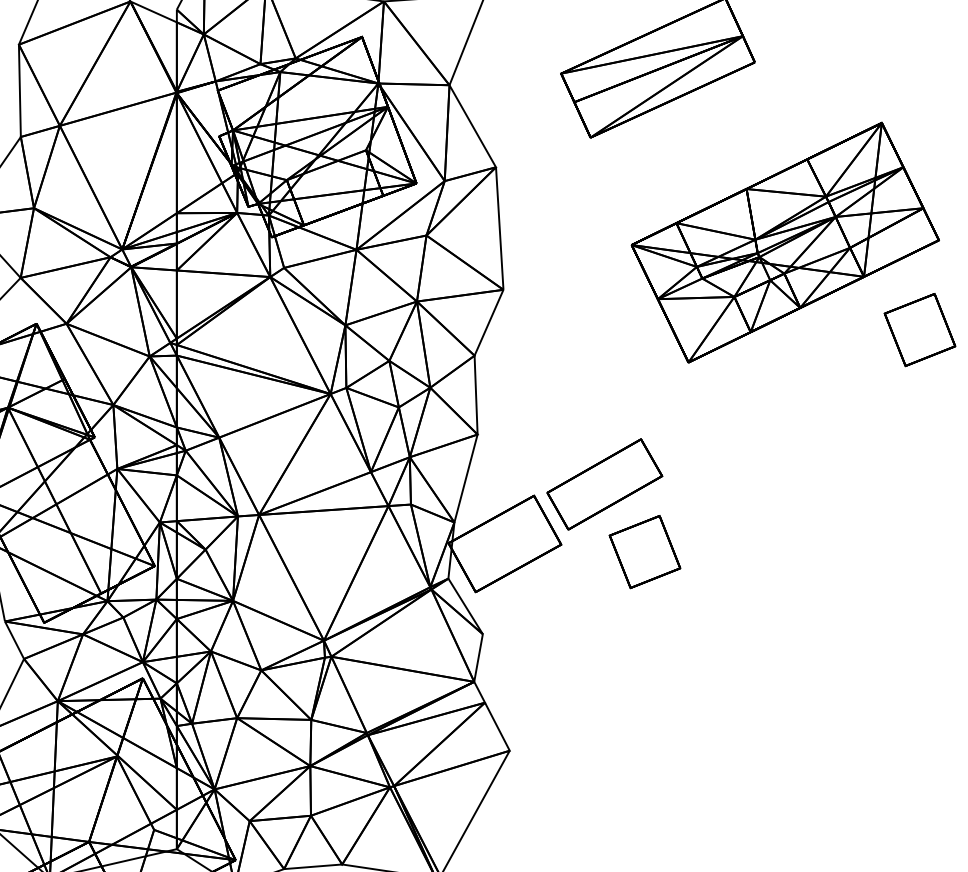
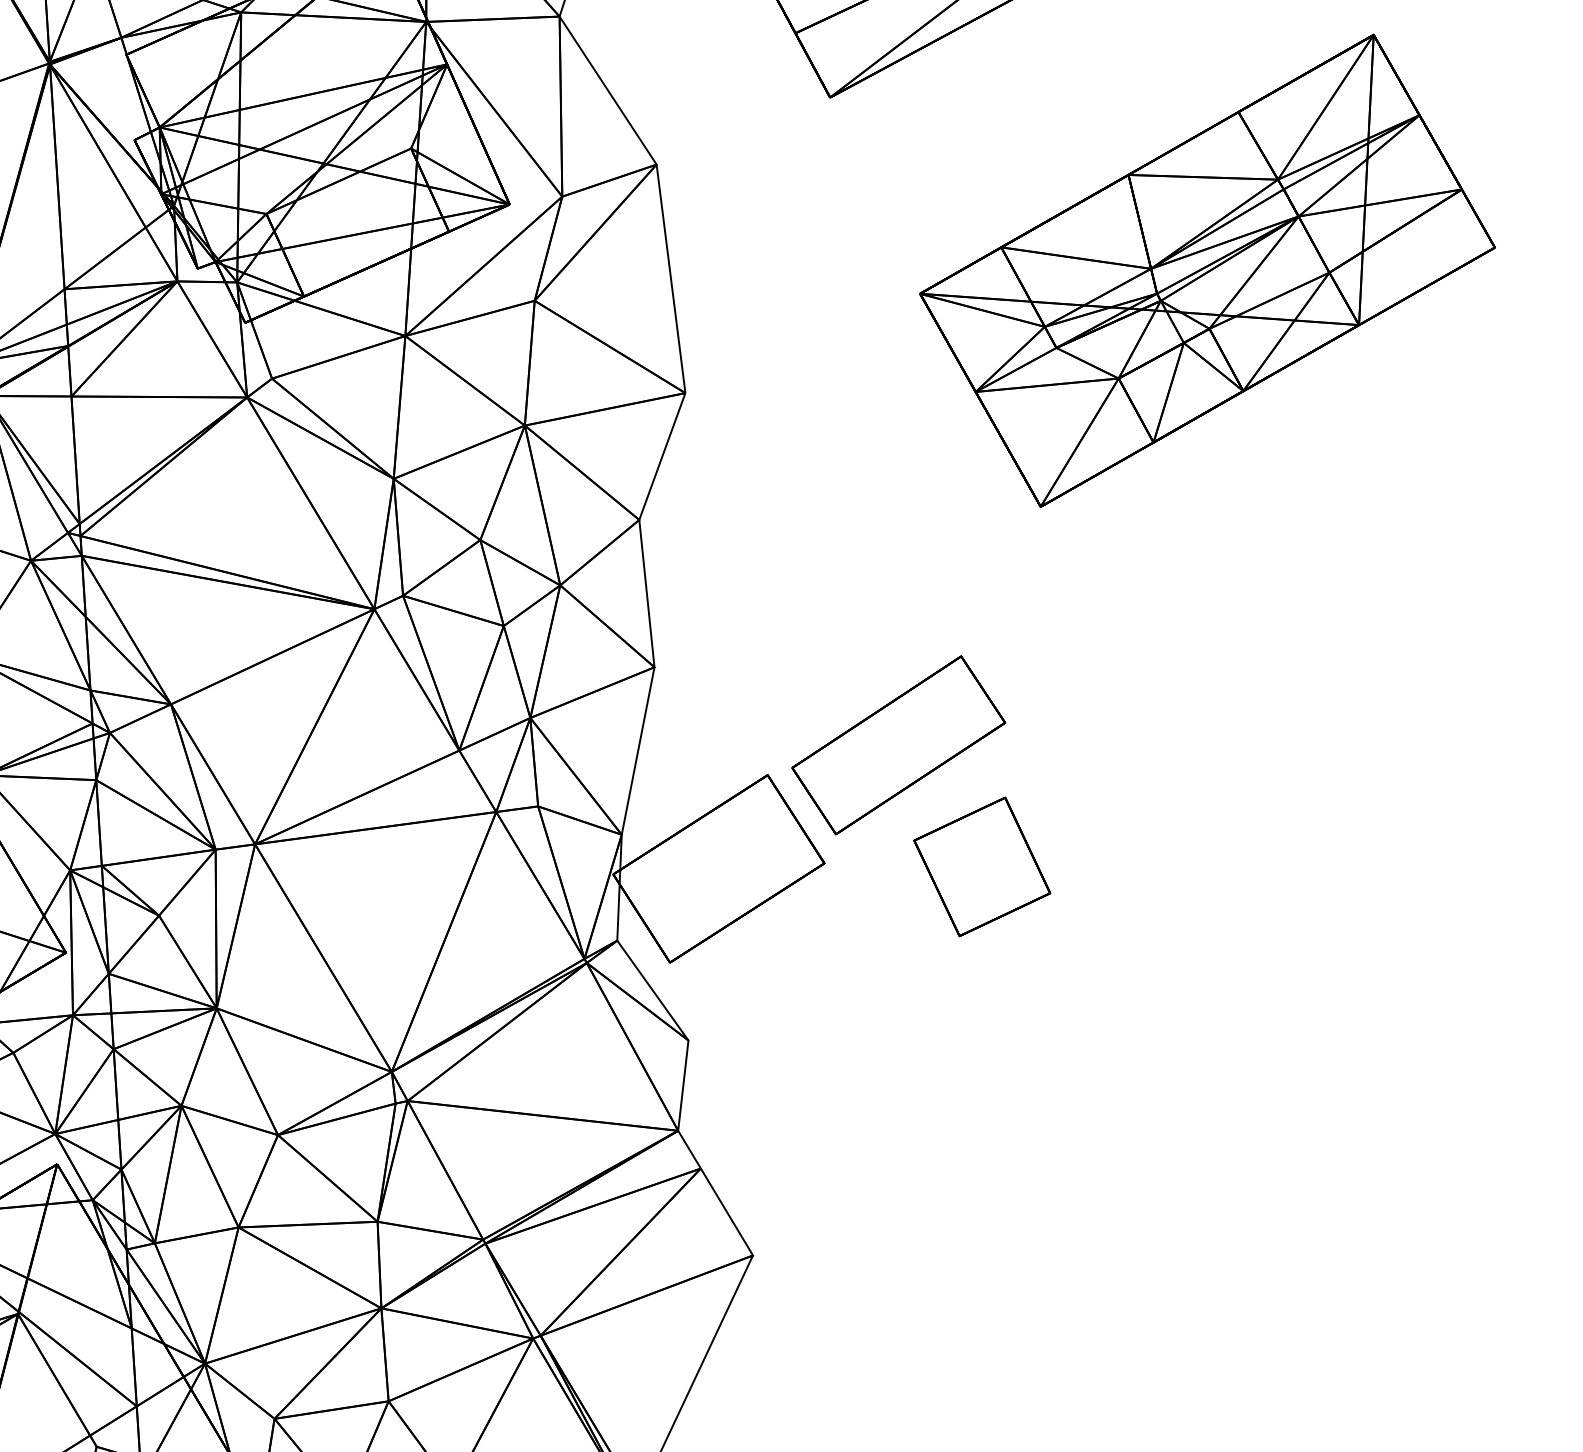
part: (919, 330) -> (1469, 418), removed

